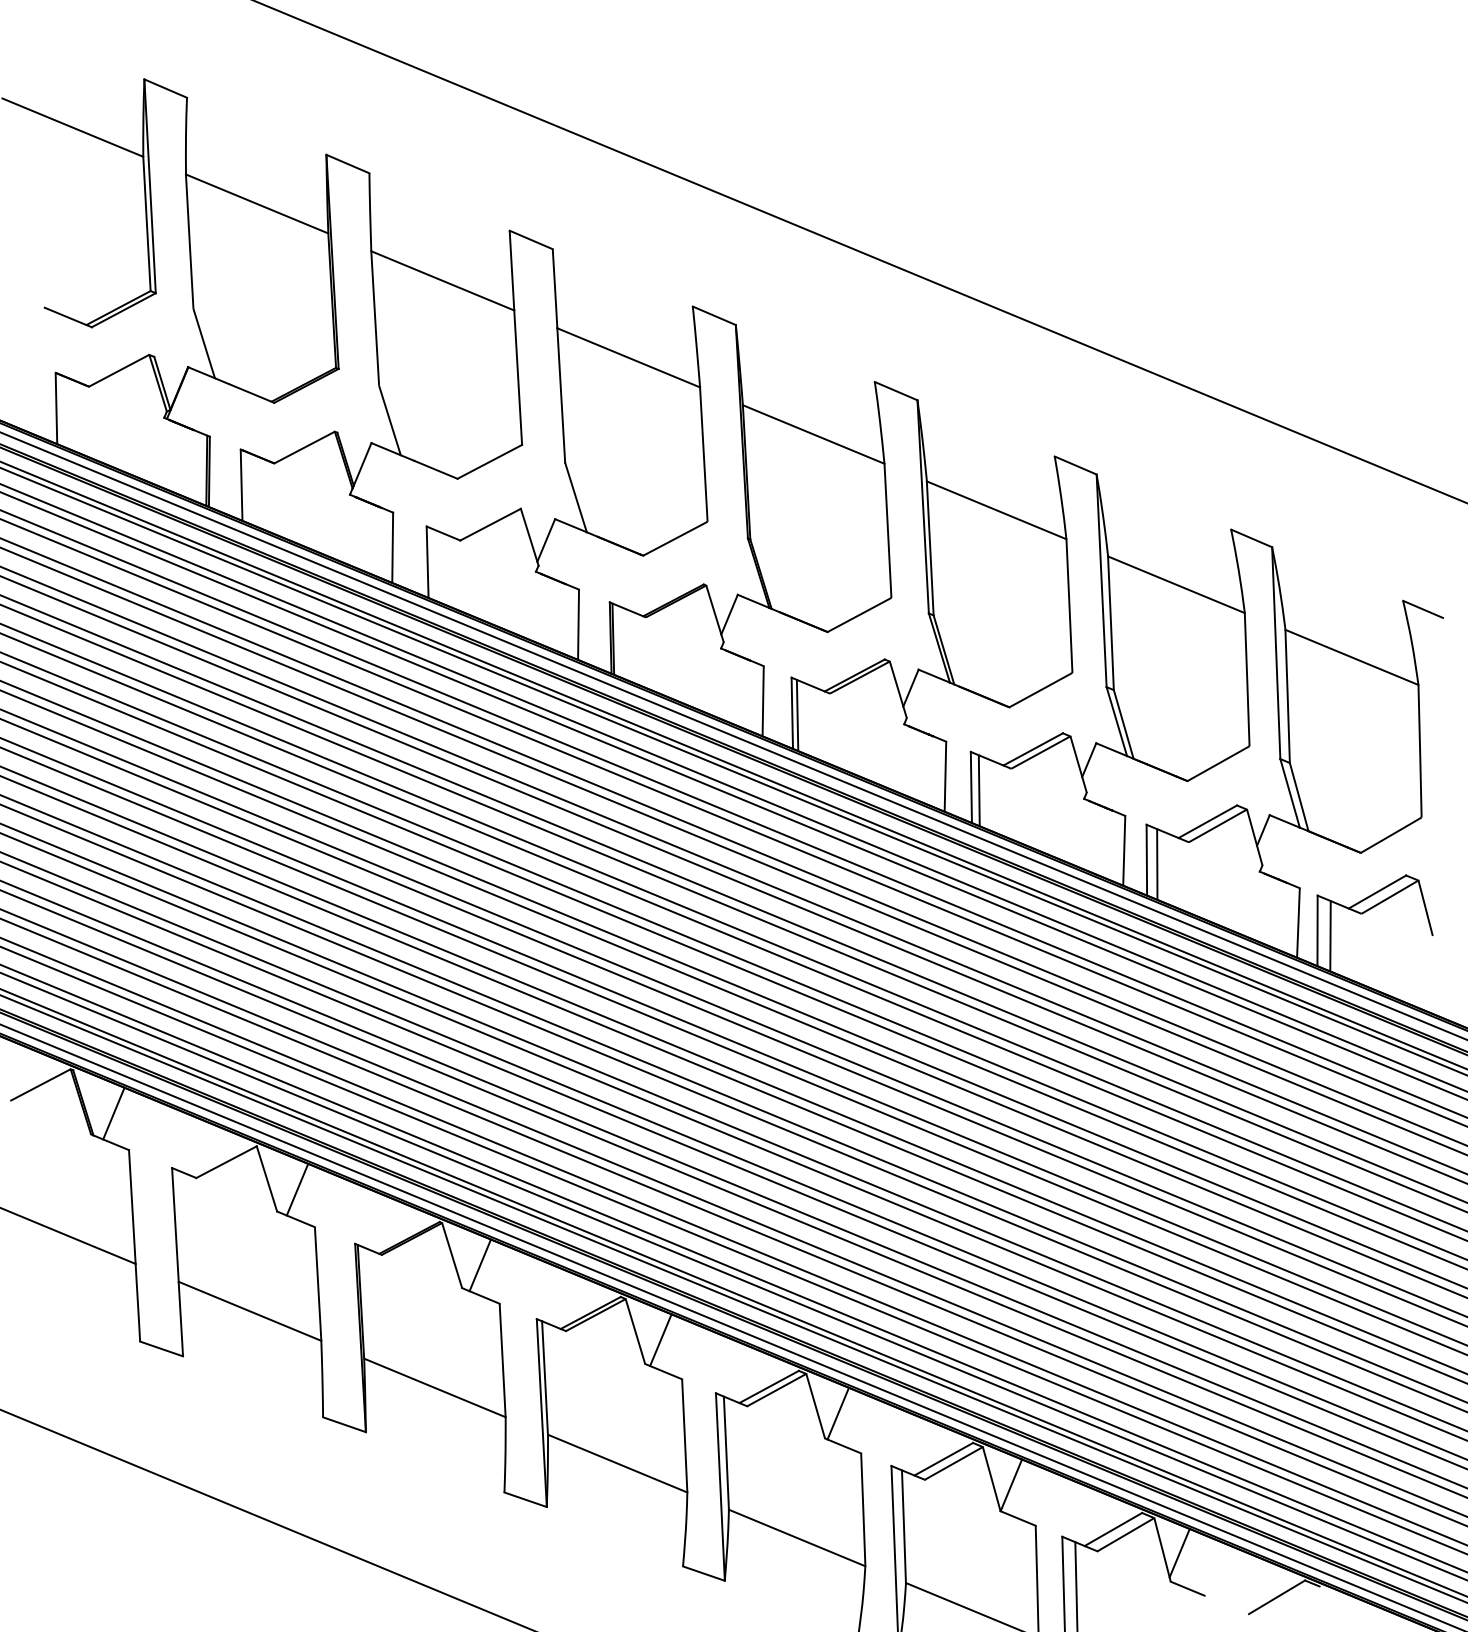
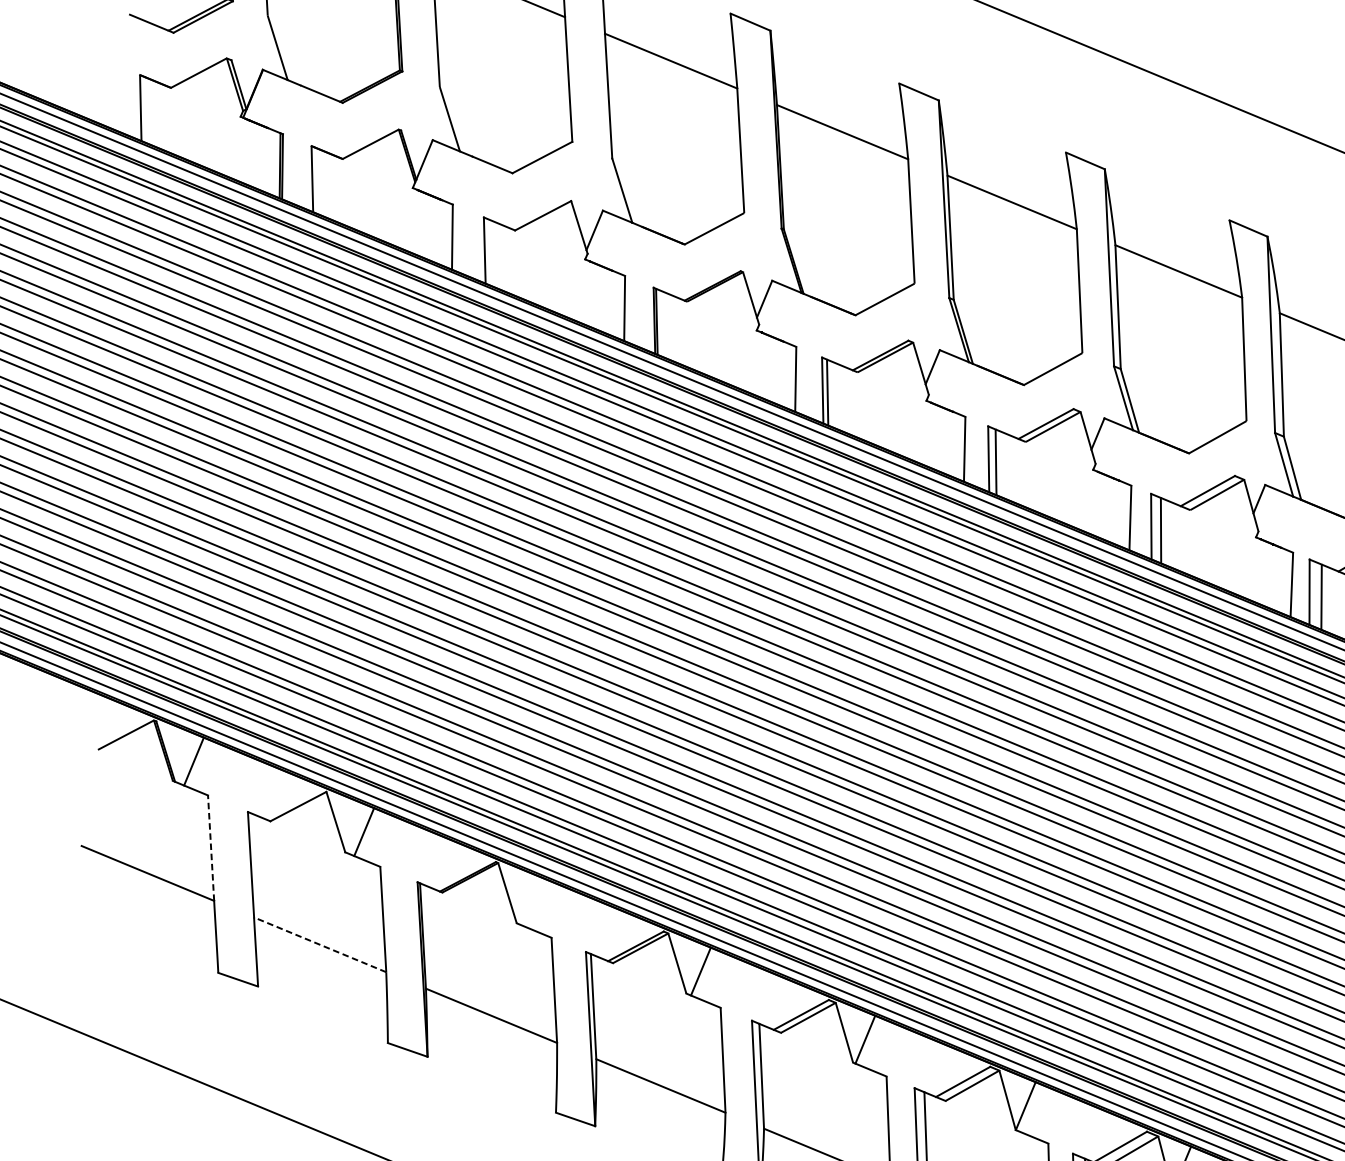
line: (132, 1207) -> (211, 848), solid -> dashed
line: (479, 1265) -> (532, 902), removed
line: (249, 1311) -> (319, 944), solid -> dashed

